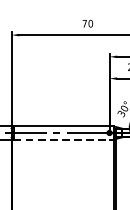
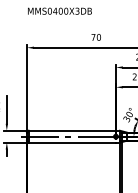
line: (61, 139) -> (72, 142), dashed -> solid

